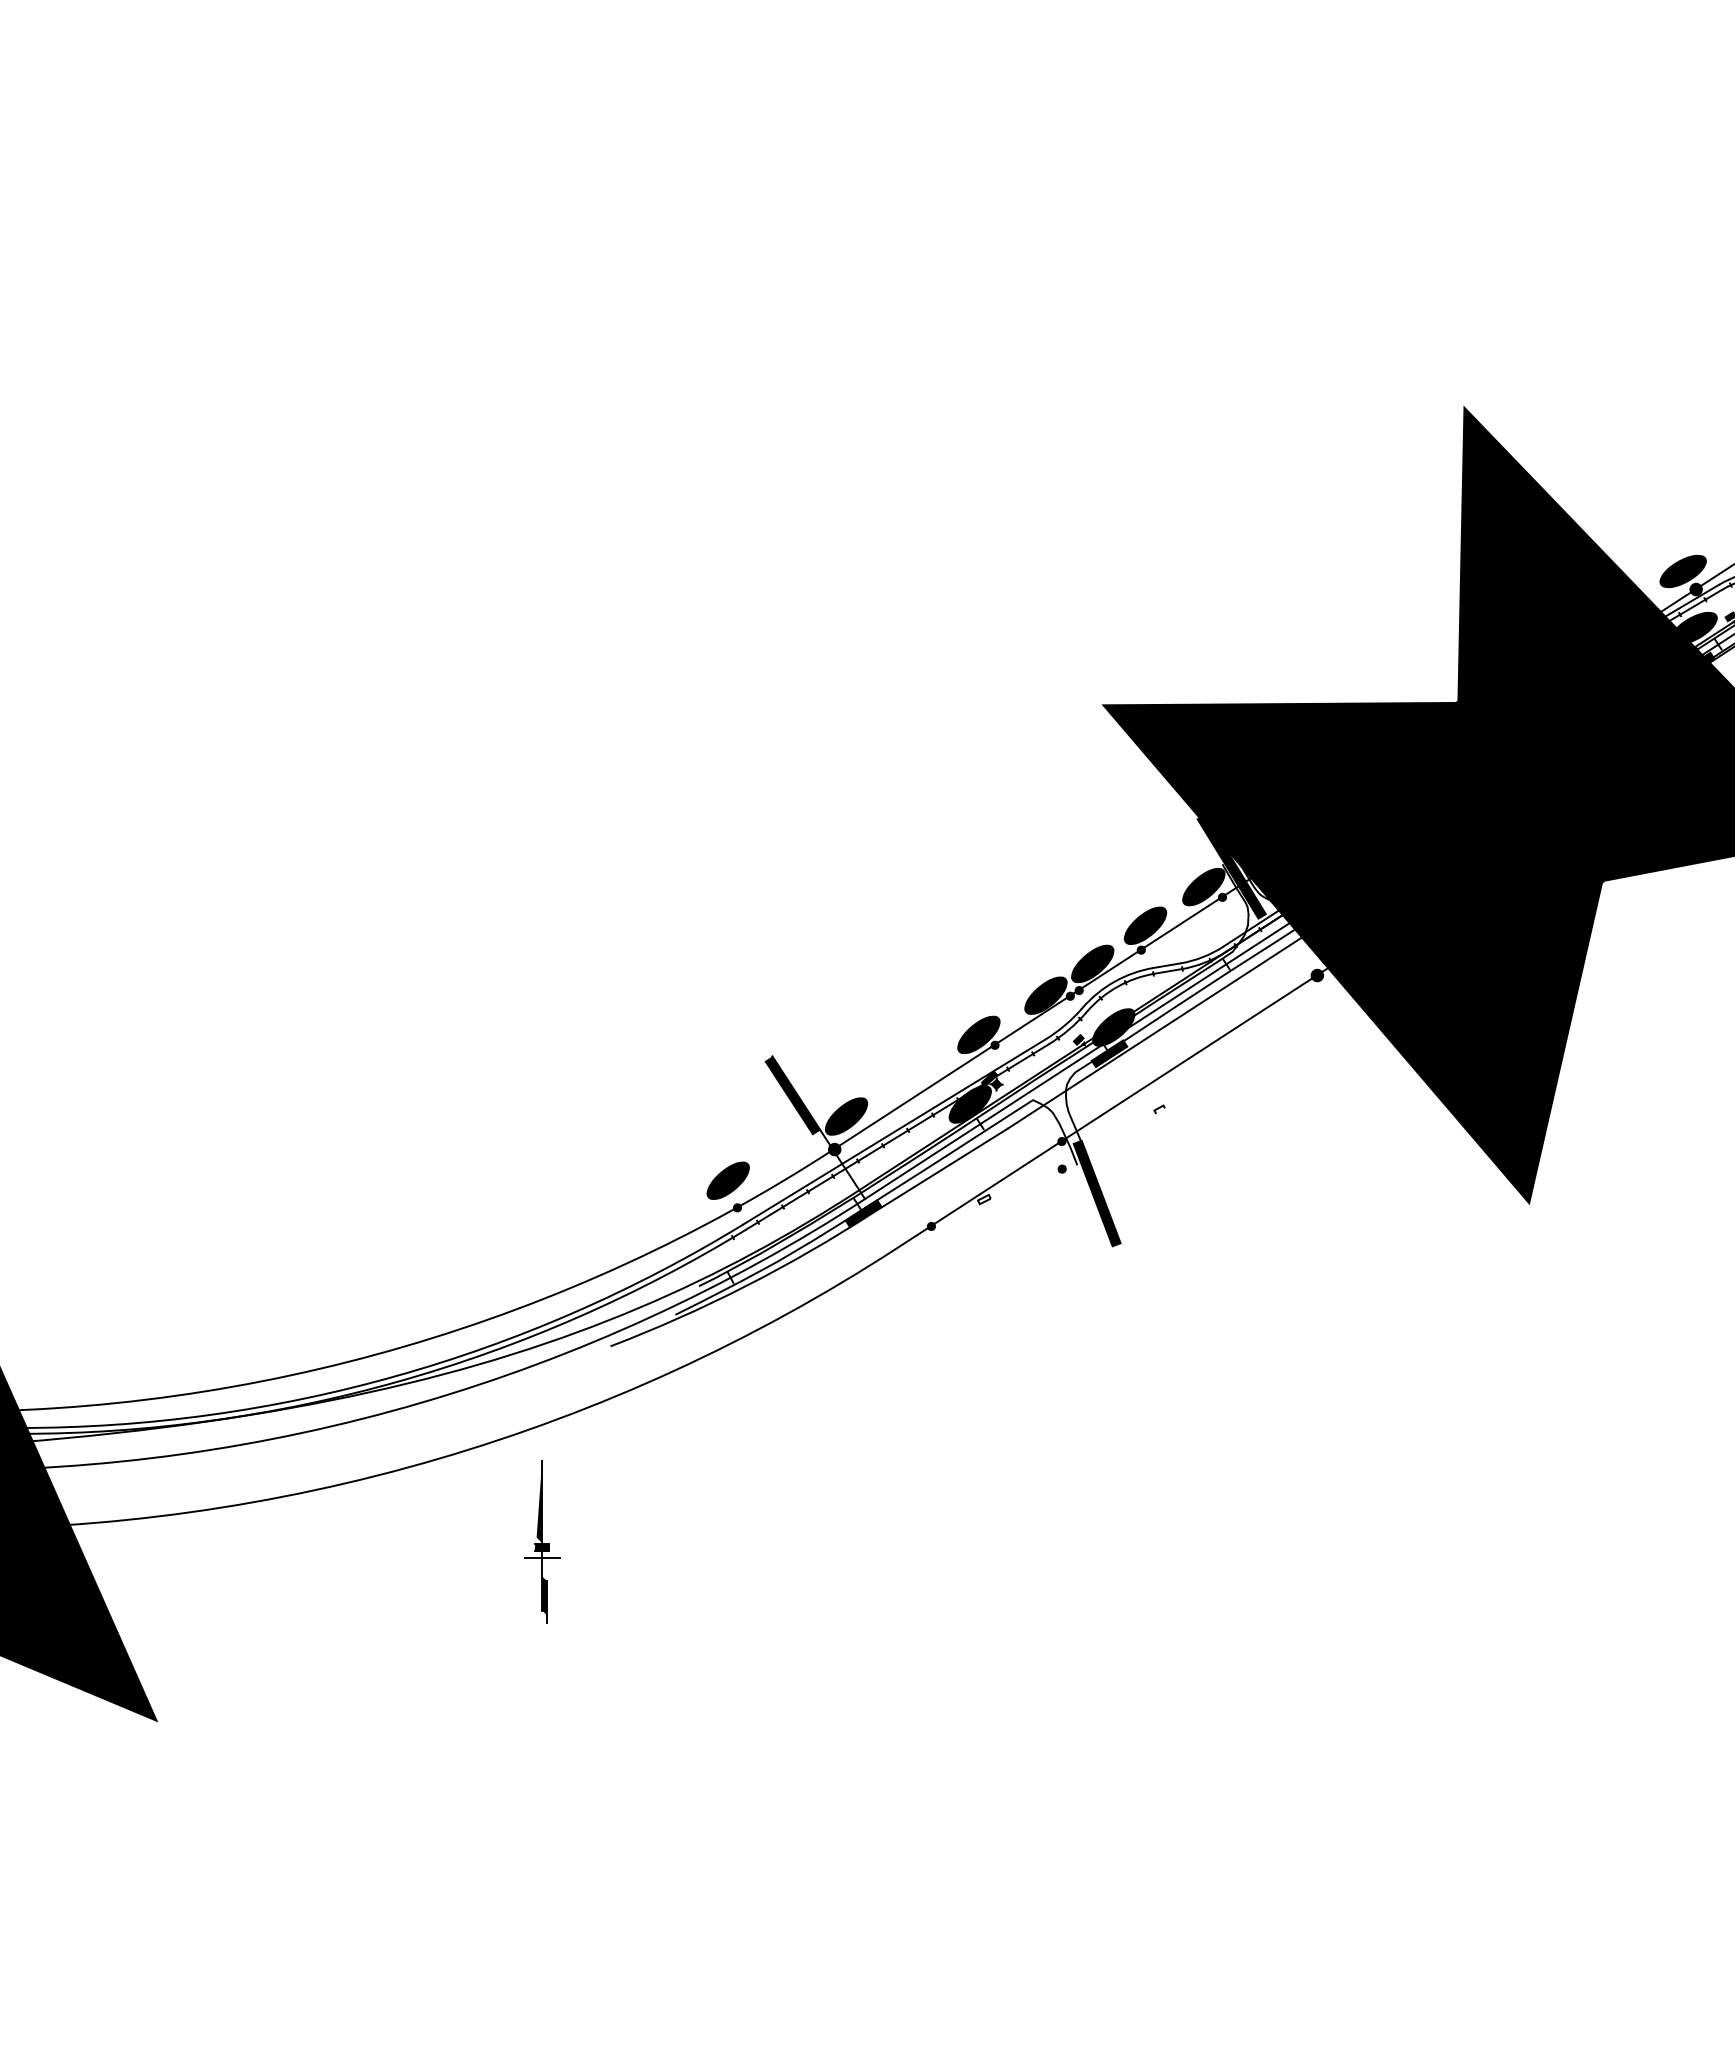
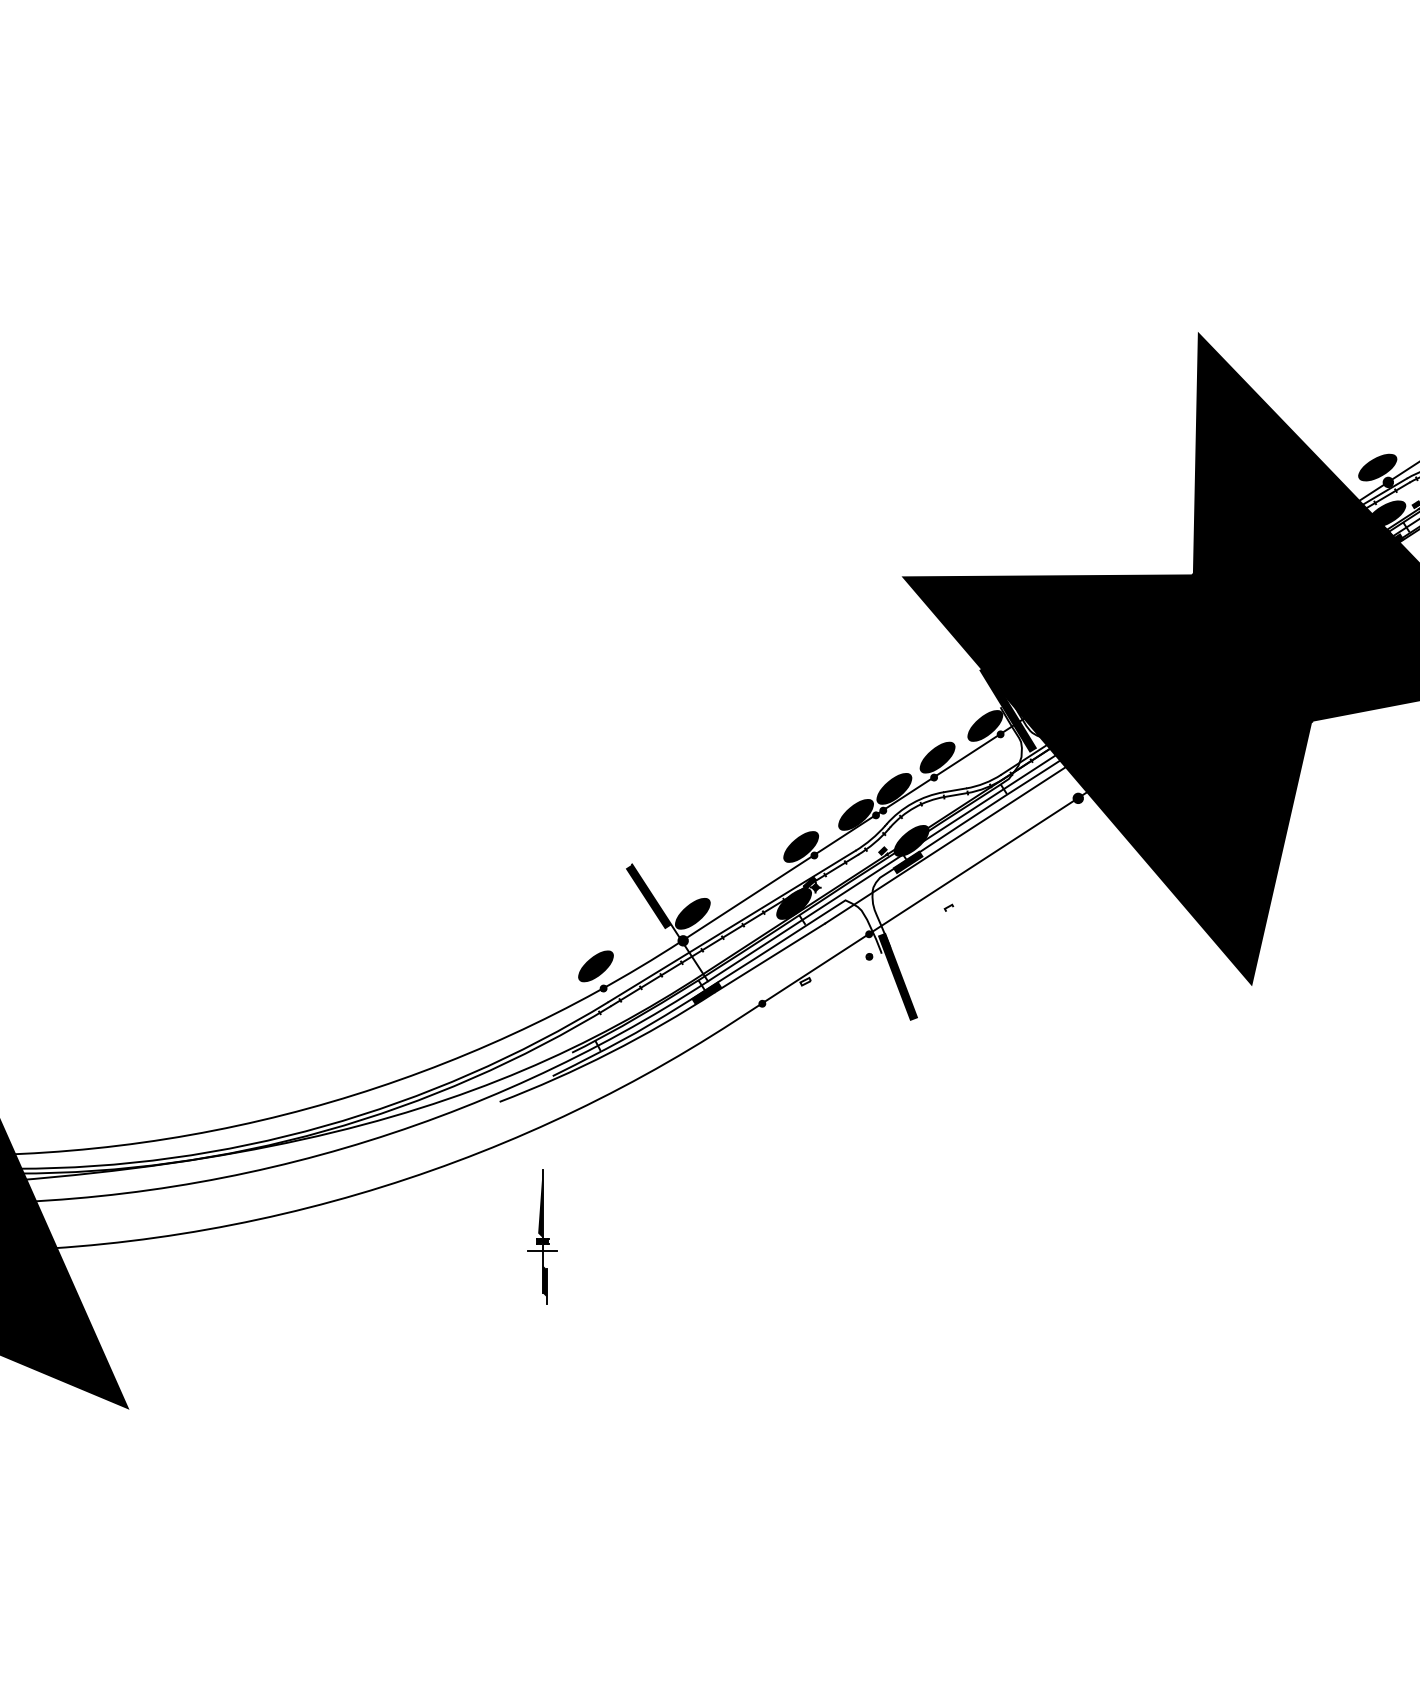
part: (541, 1541) -> (542, 1236), moved

